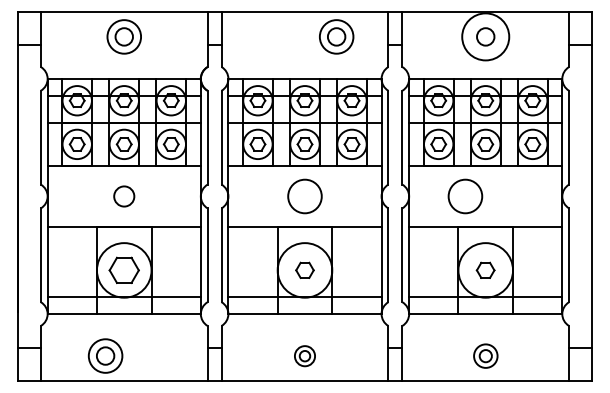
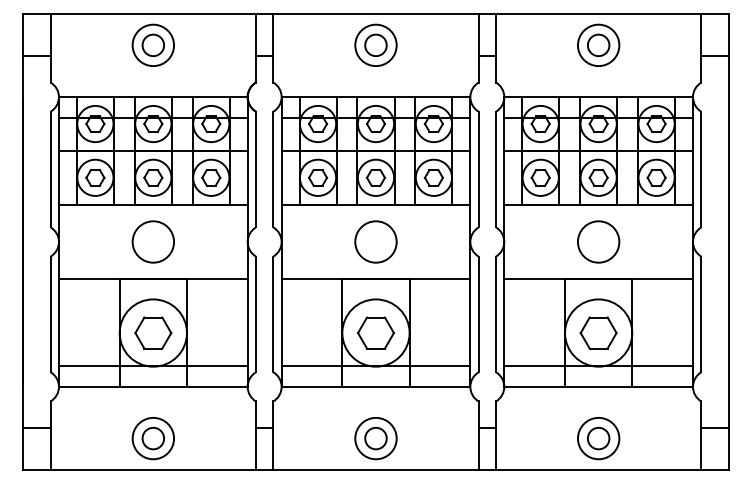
part: (336, 36) -> (375, 44), moved
circle: (485, 37) -> (598, 45), size x0.71
circle: (124, 196) -> (153, 241), size x1.67
circle: (465, 196) -> (598, 241), moved
part: (304, 269) -> (375, 332), size x1.67
part: (485, 269) -> (598, 332), size x1.67
part: (104, 355) -> (152, 438), moved
part: (304, 355) -> (375, 438), size x1.67
part: (485, 355) -> (598, 438), size x1.43

